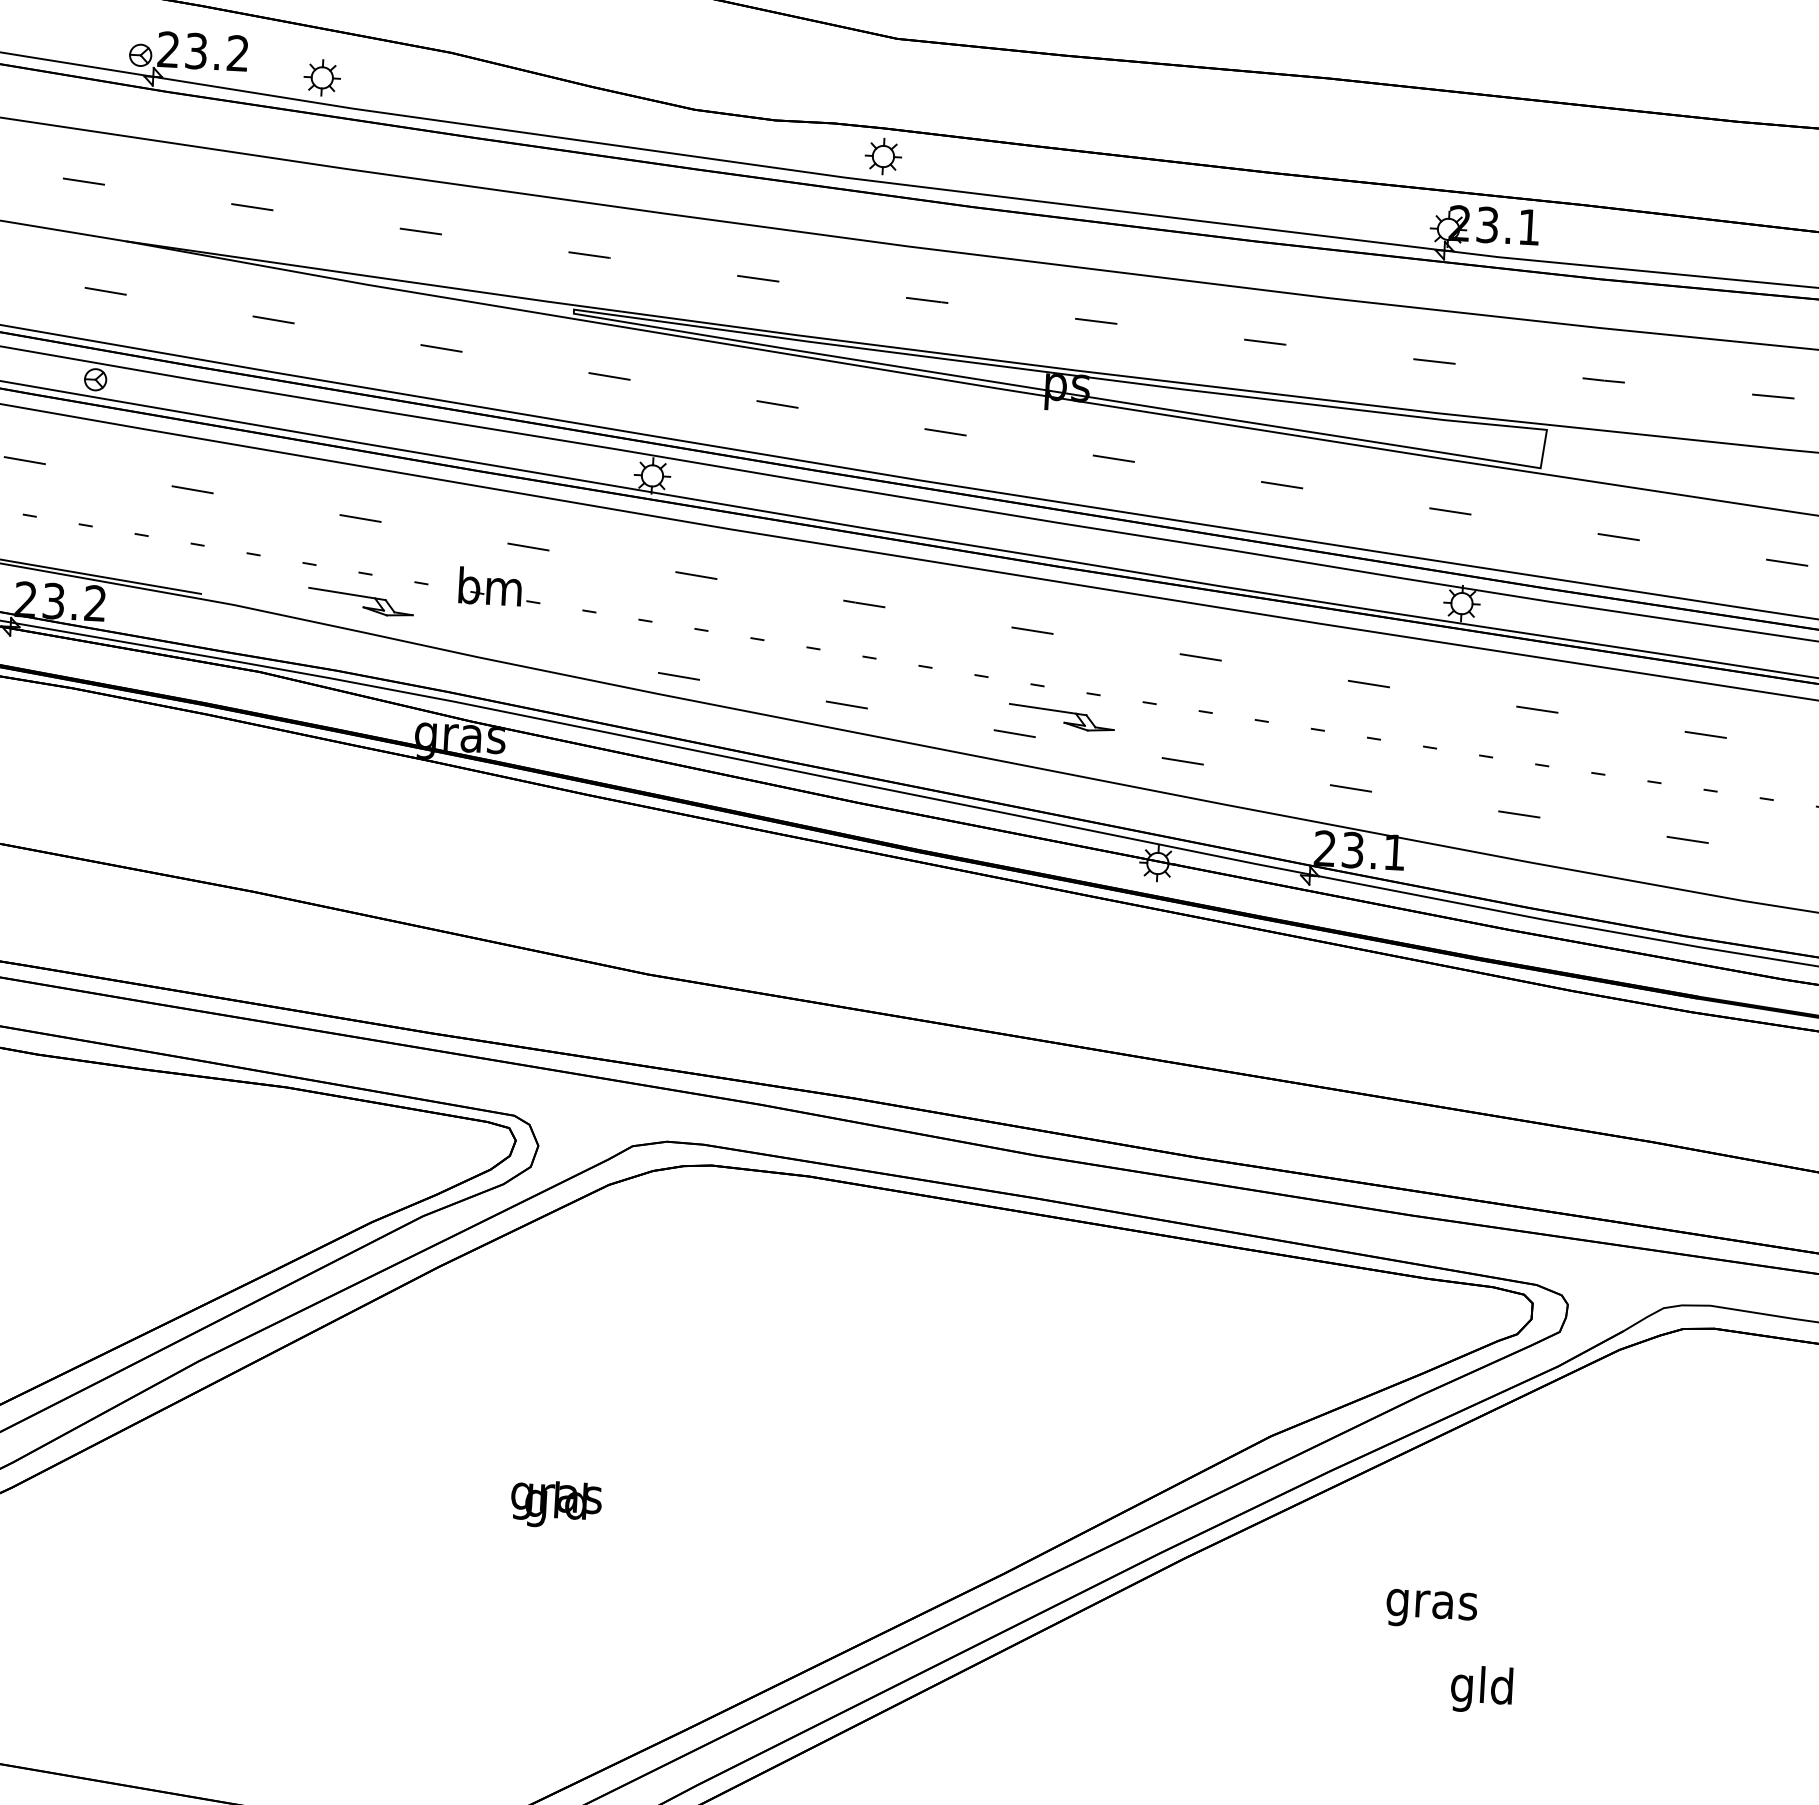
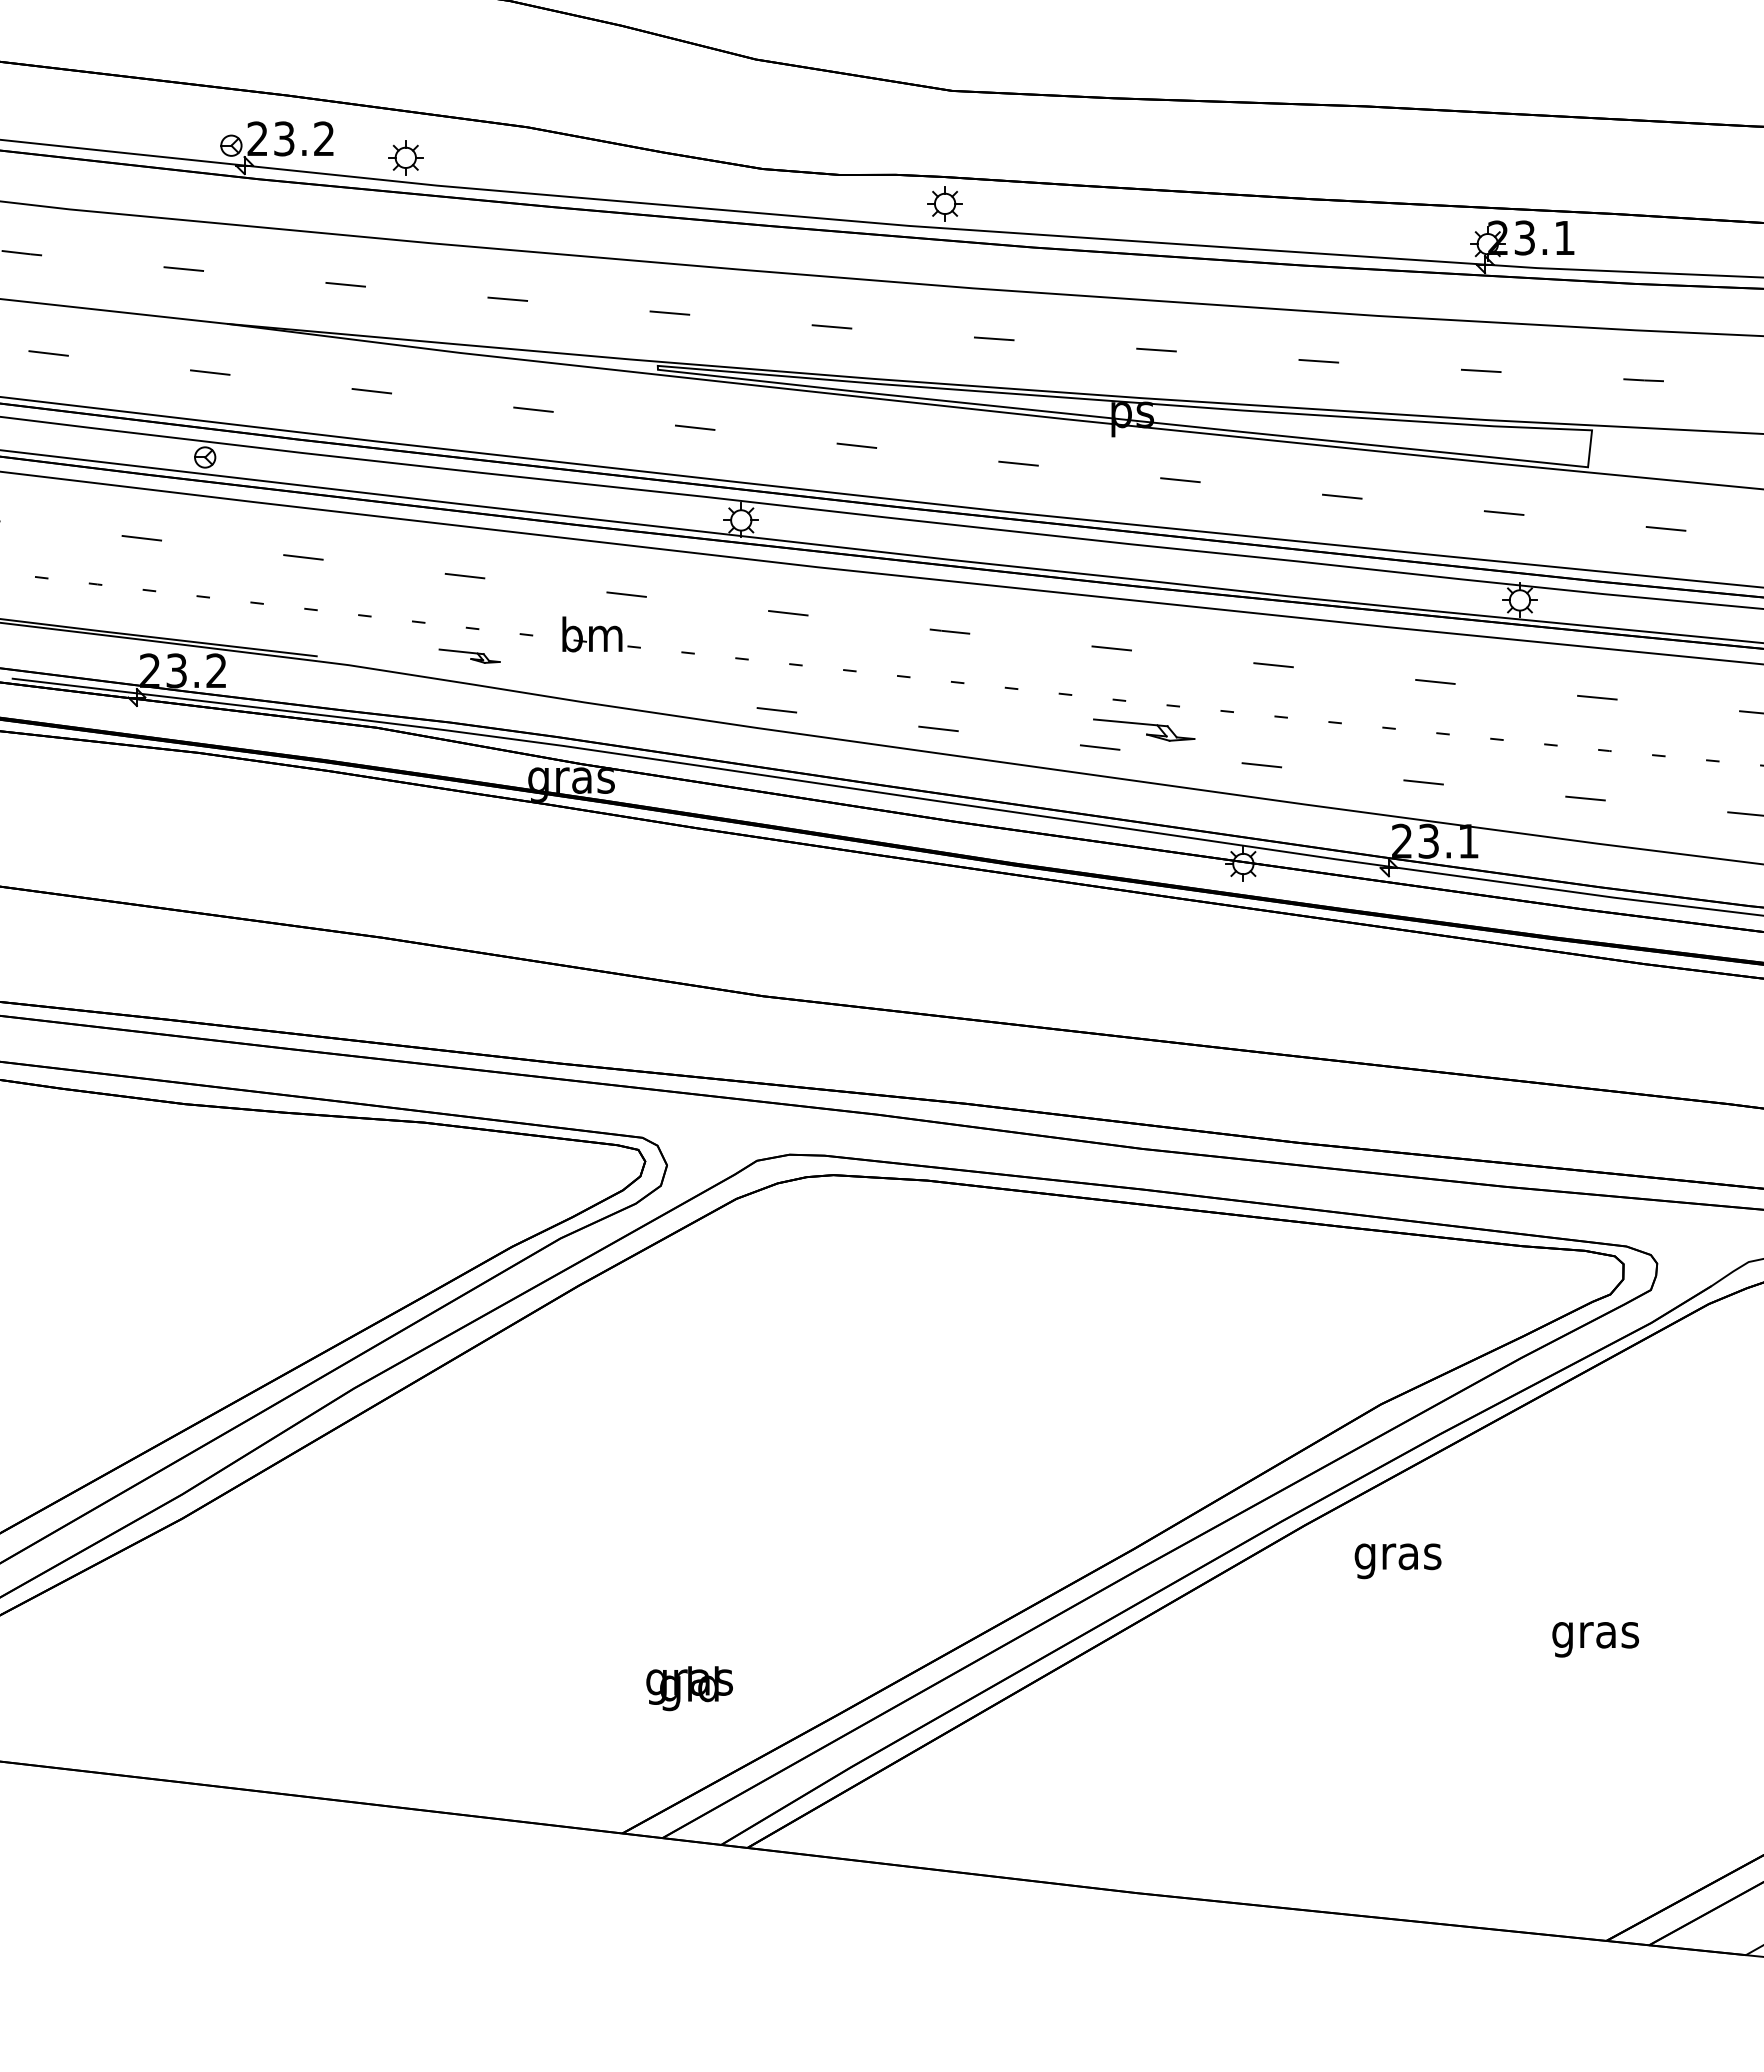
part: (360, 602) -> (469, 656), size x0.6
text: (556, 1504) -> (689, 1688), moved
text: (1431, 1609) -> (1397, 1561), moved
text: (1482, 1688) -> (1595, 1634), gld -> gras

